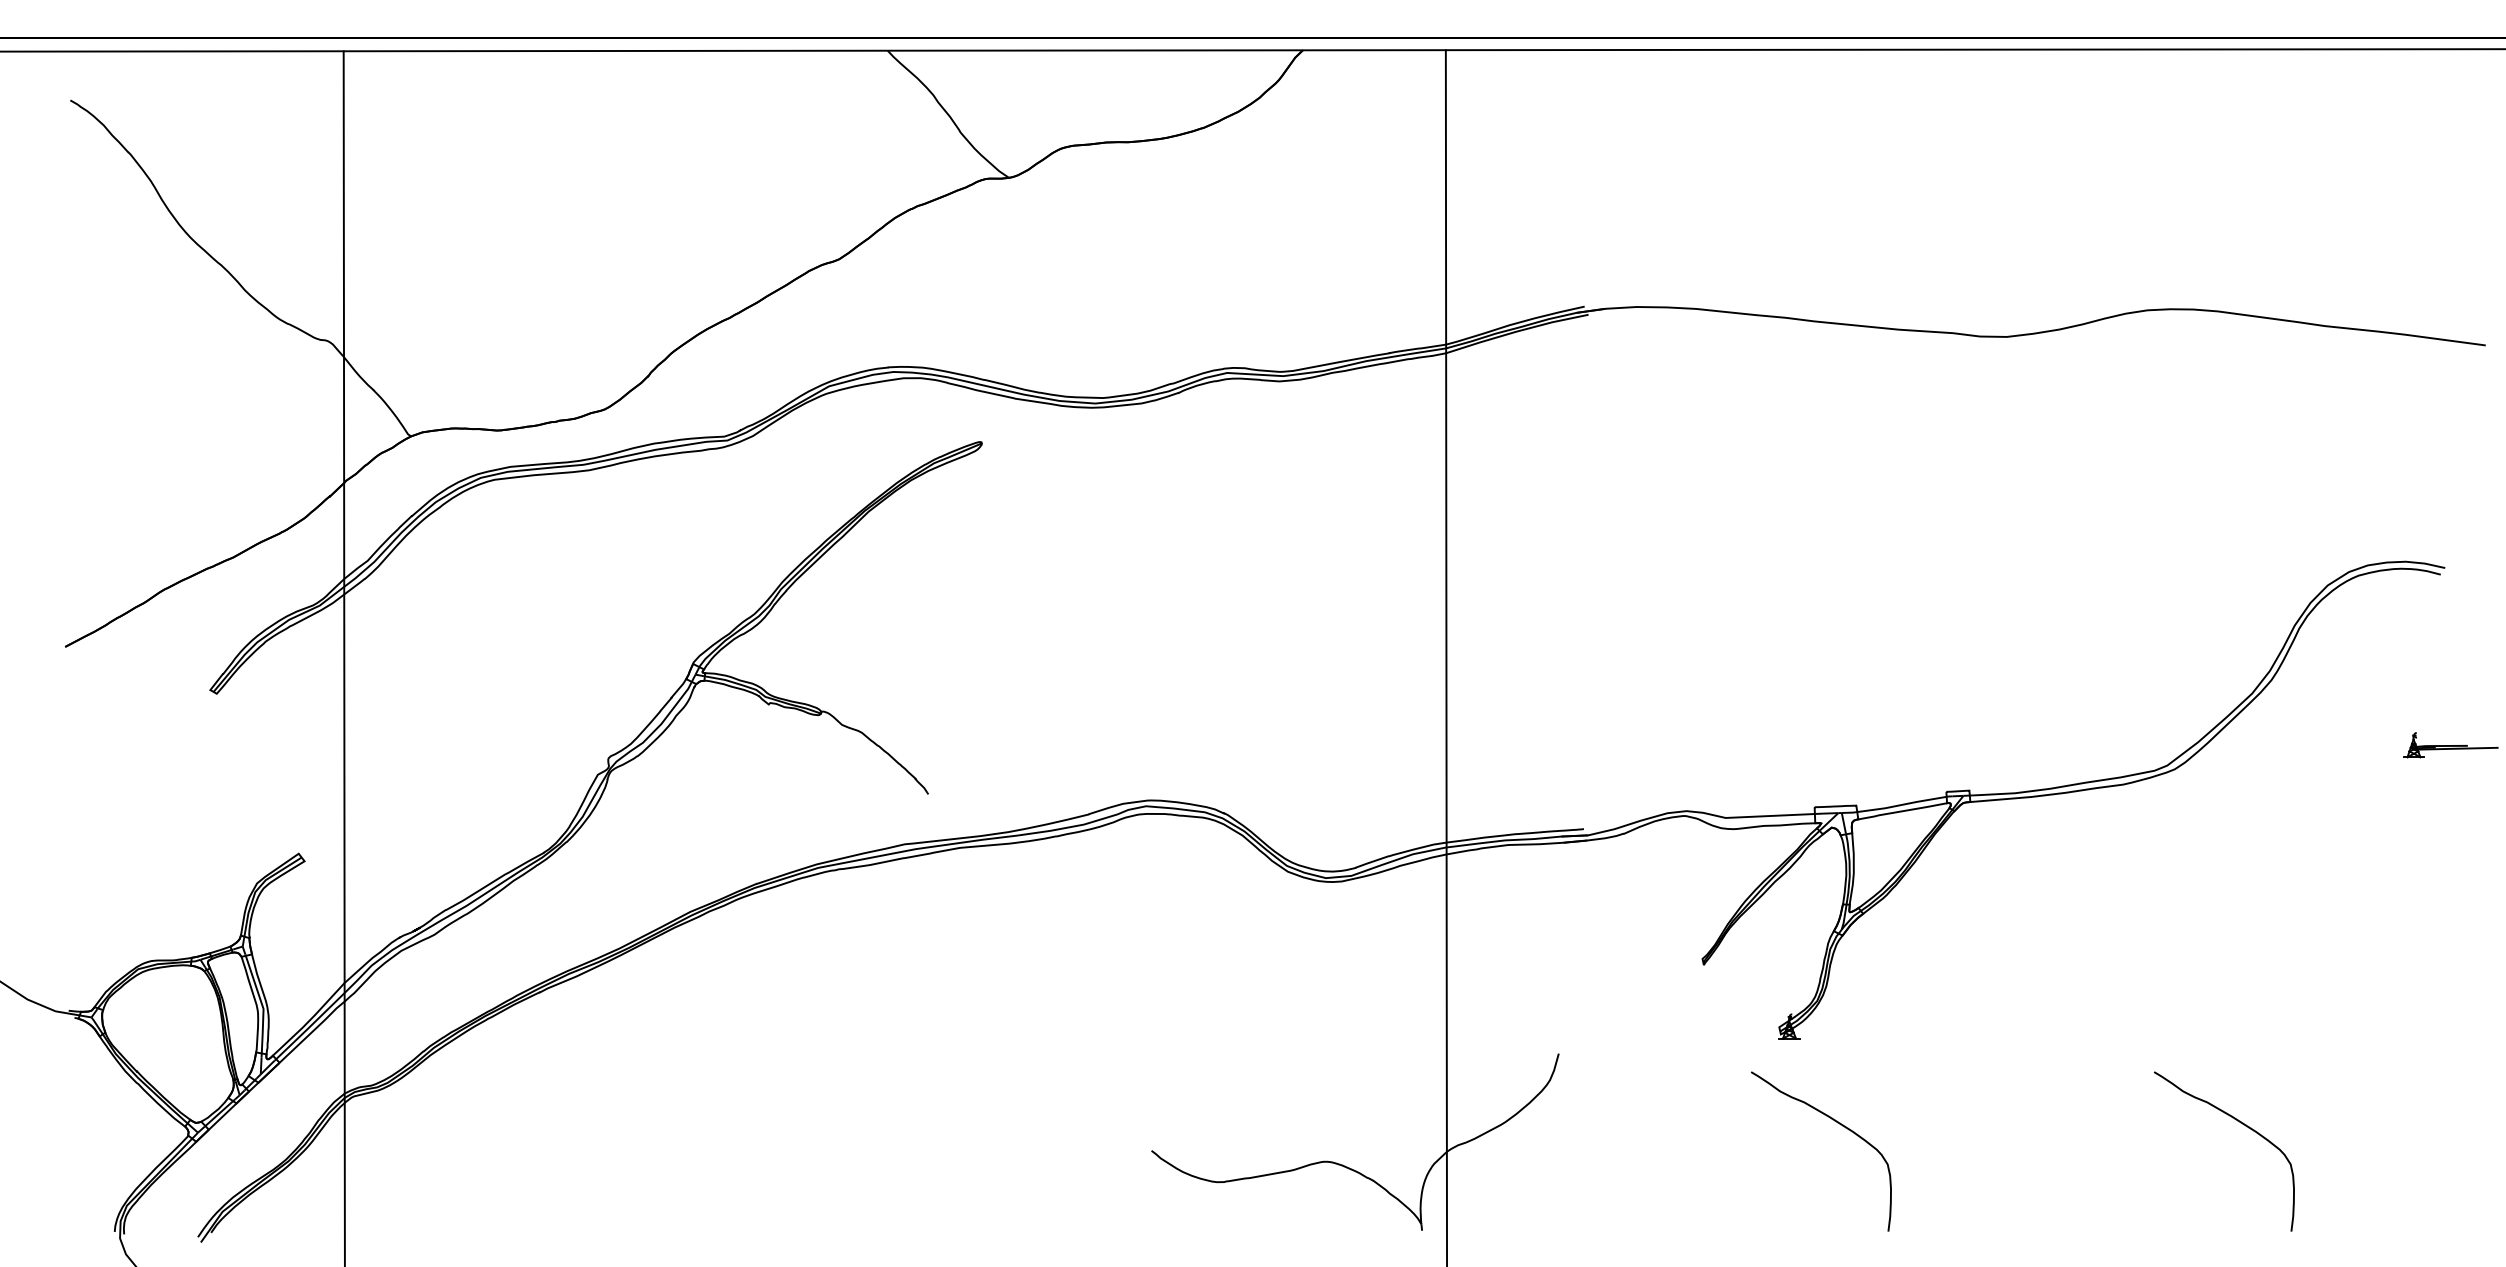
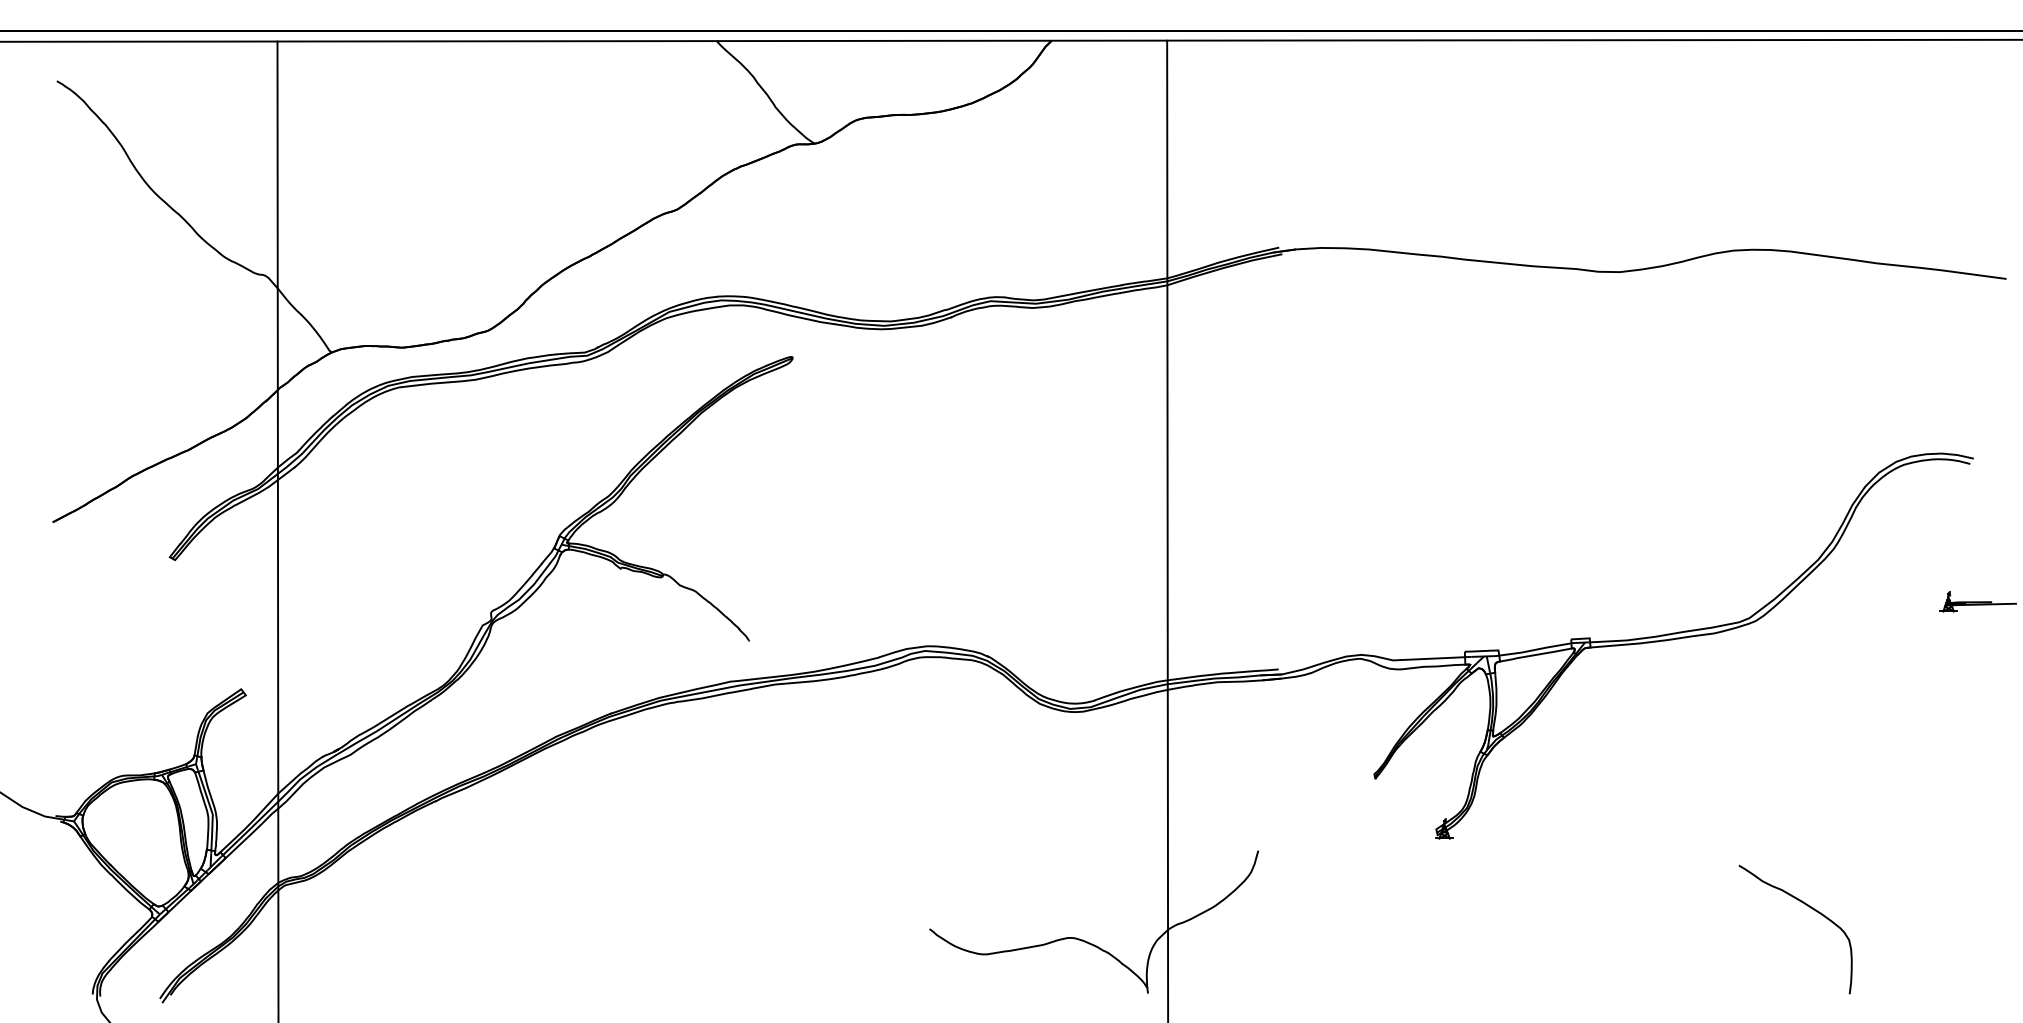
curve: (1840, 1125) -> (1485, 908), removed

